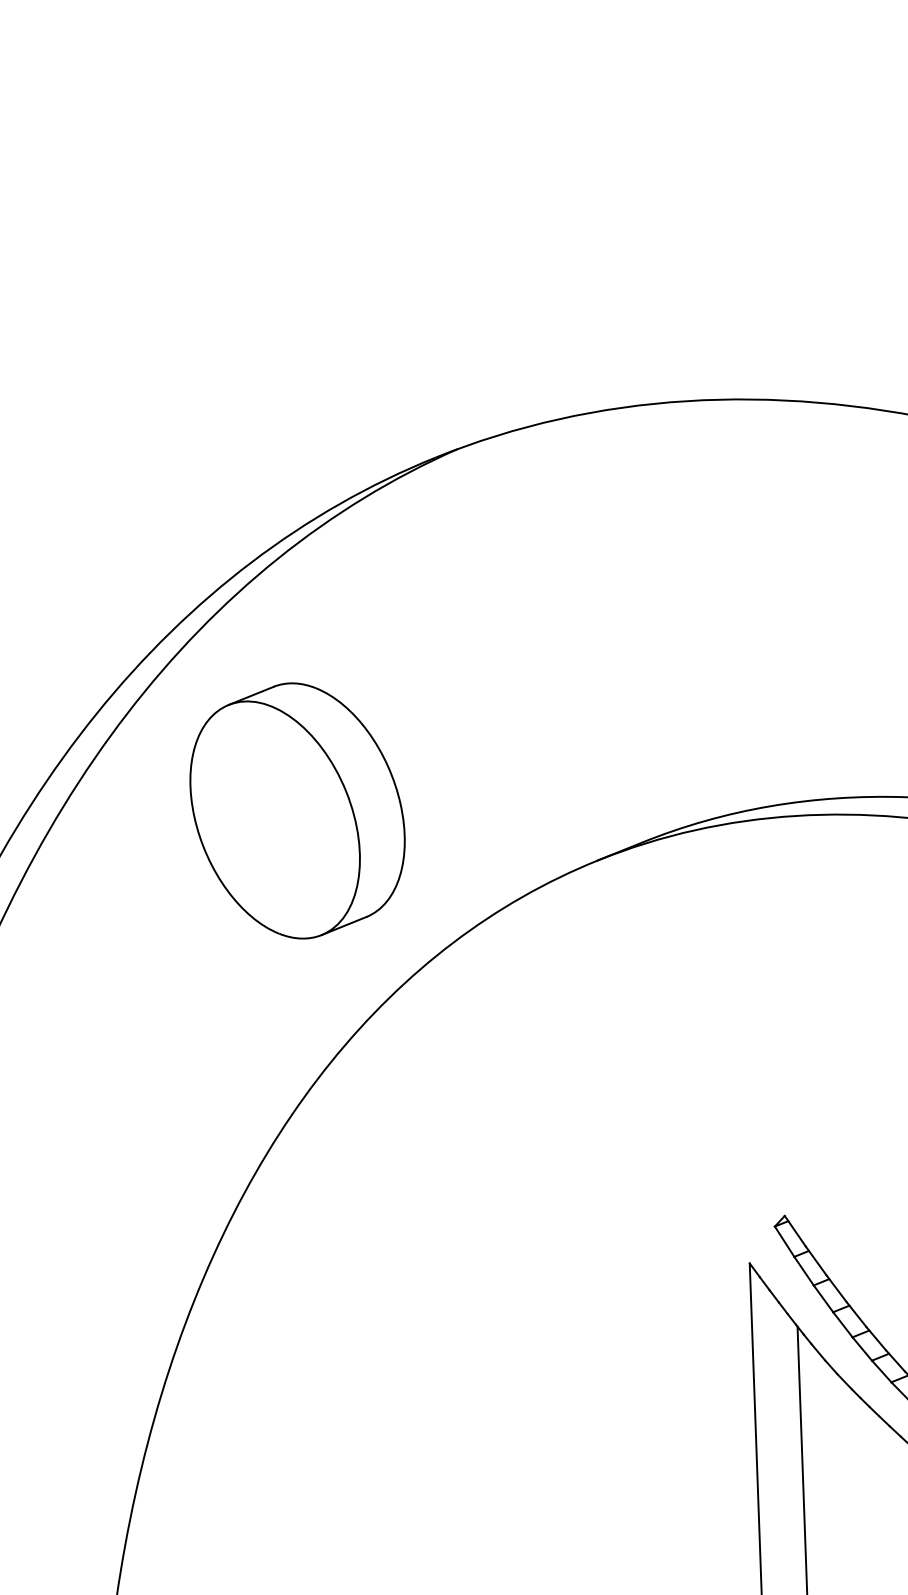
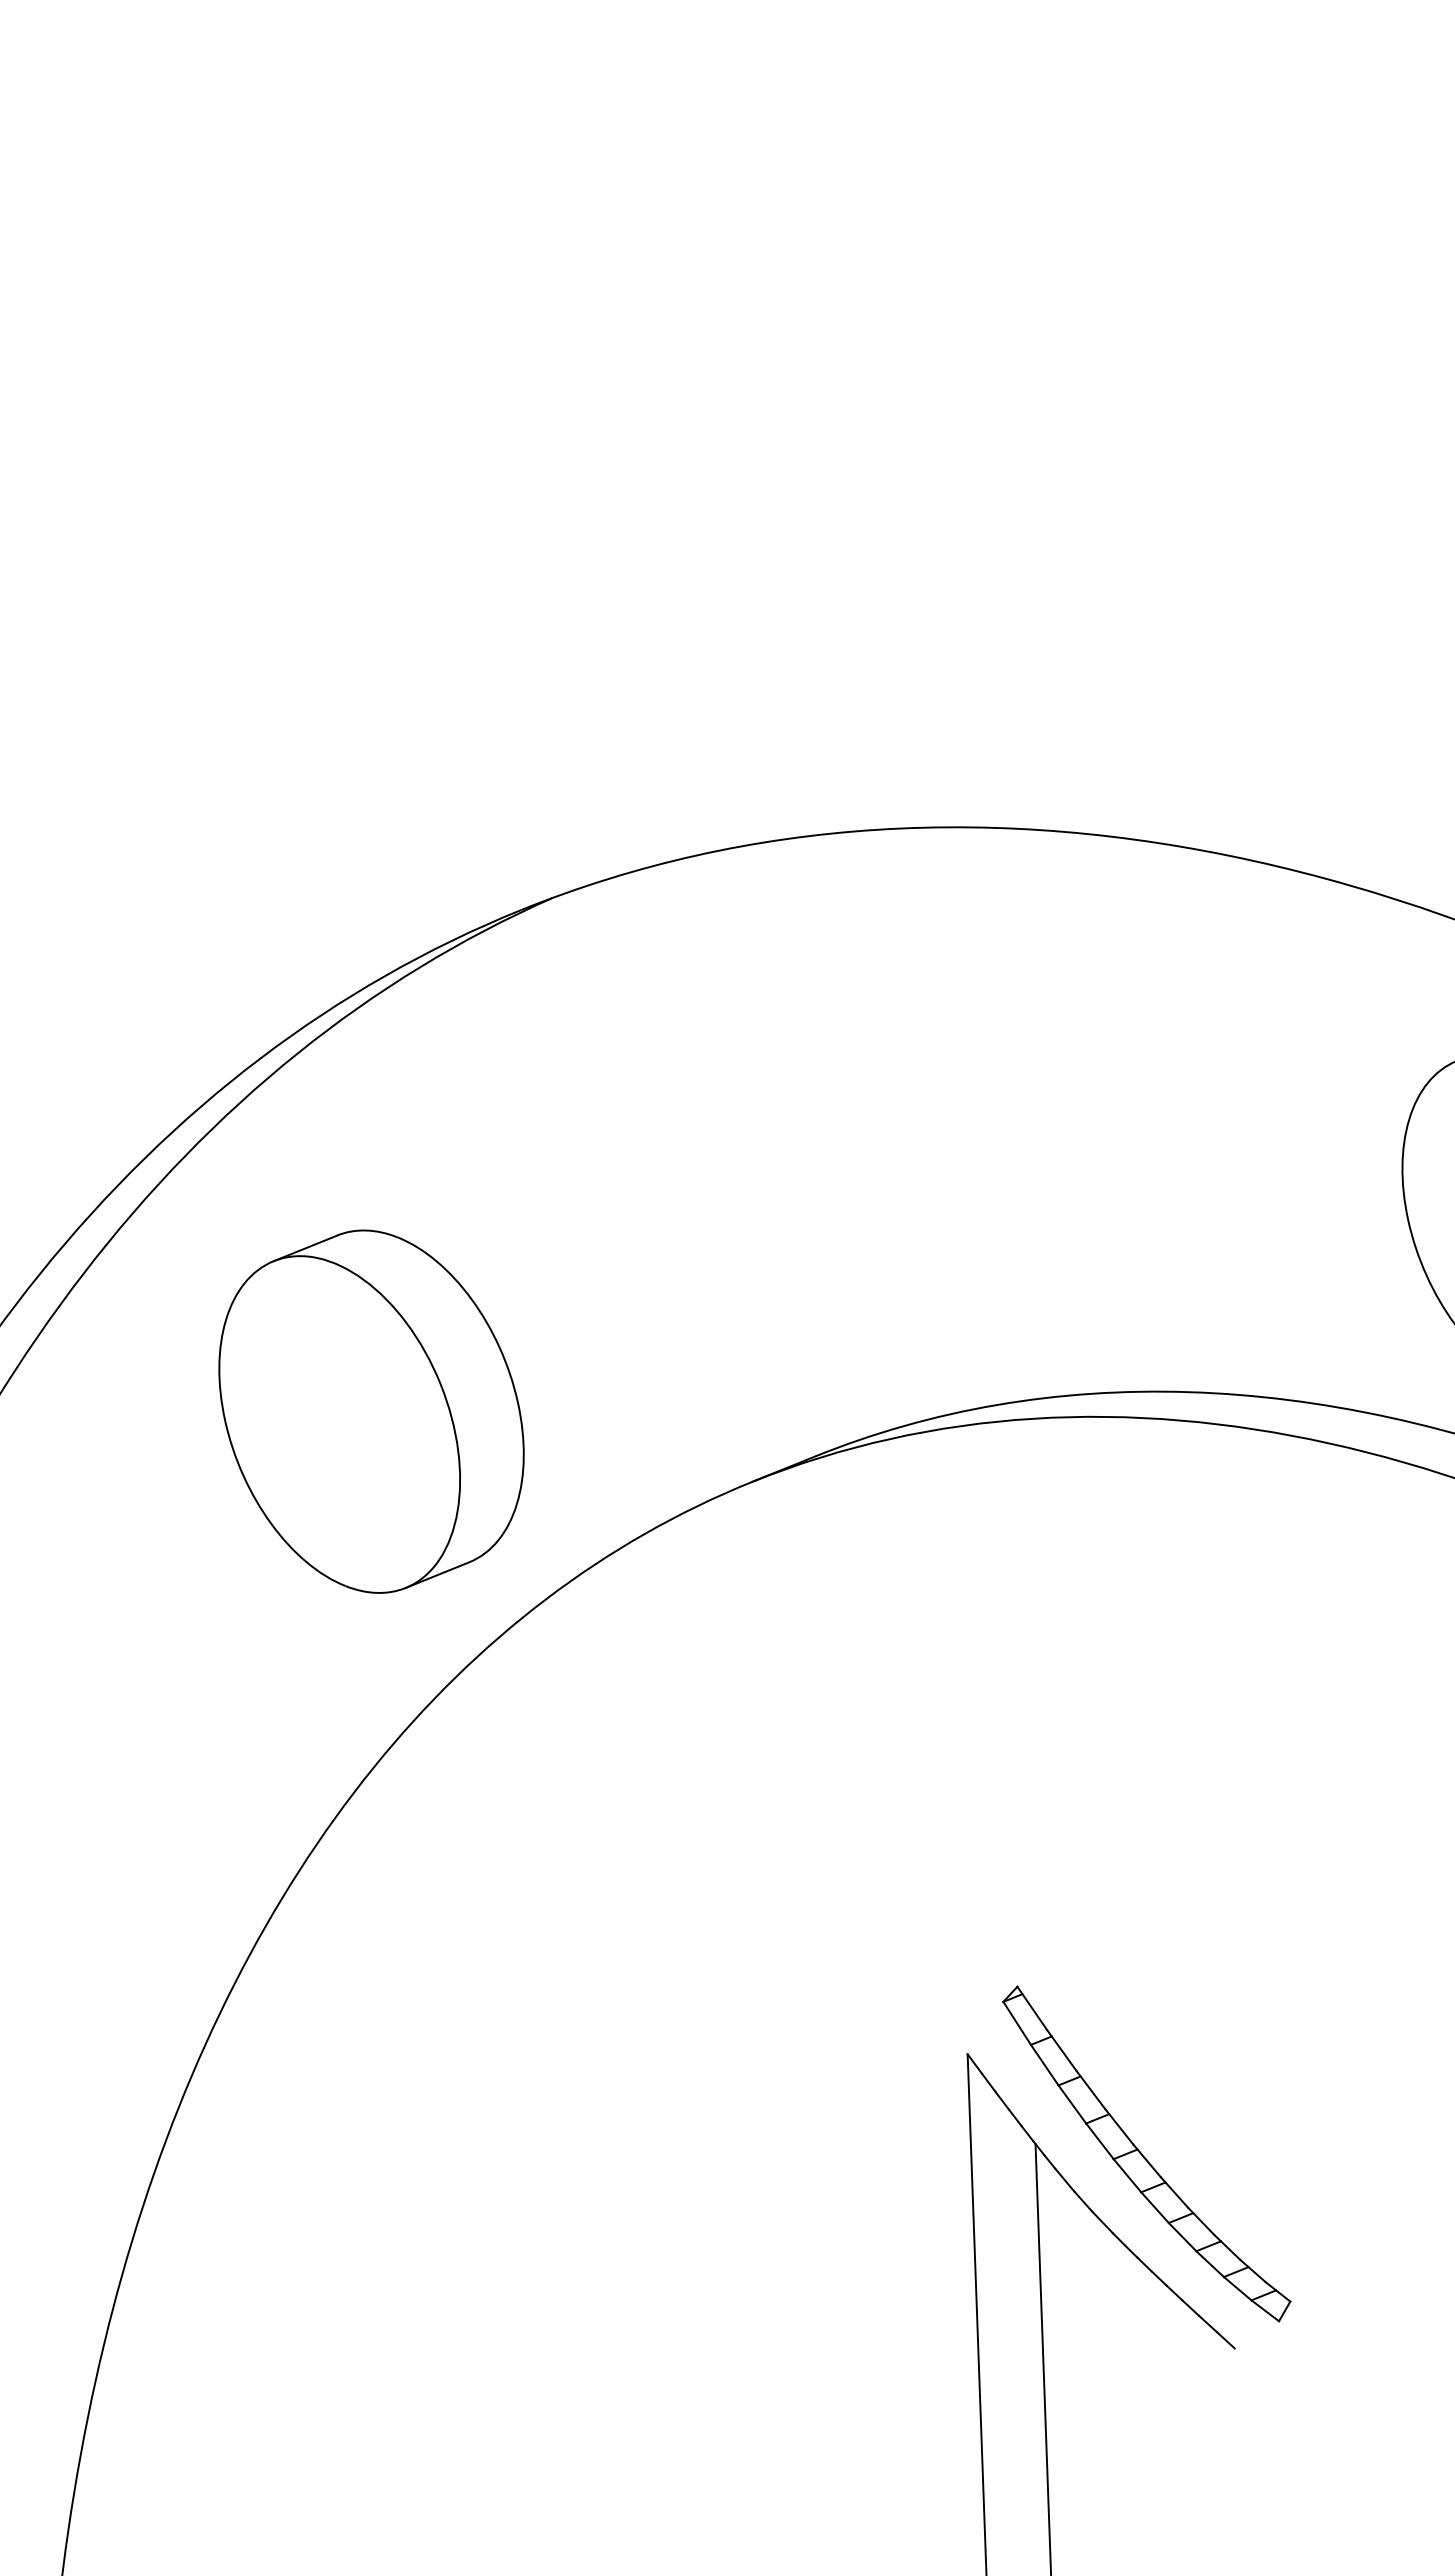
part: (297, 810) -> (371, 1411), moved

